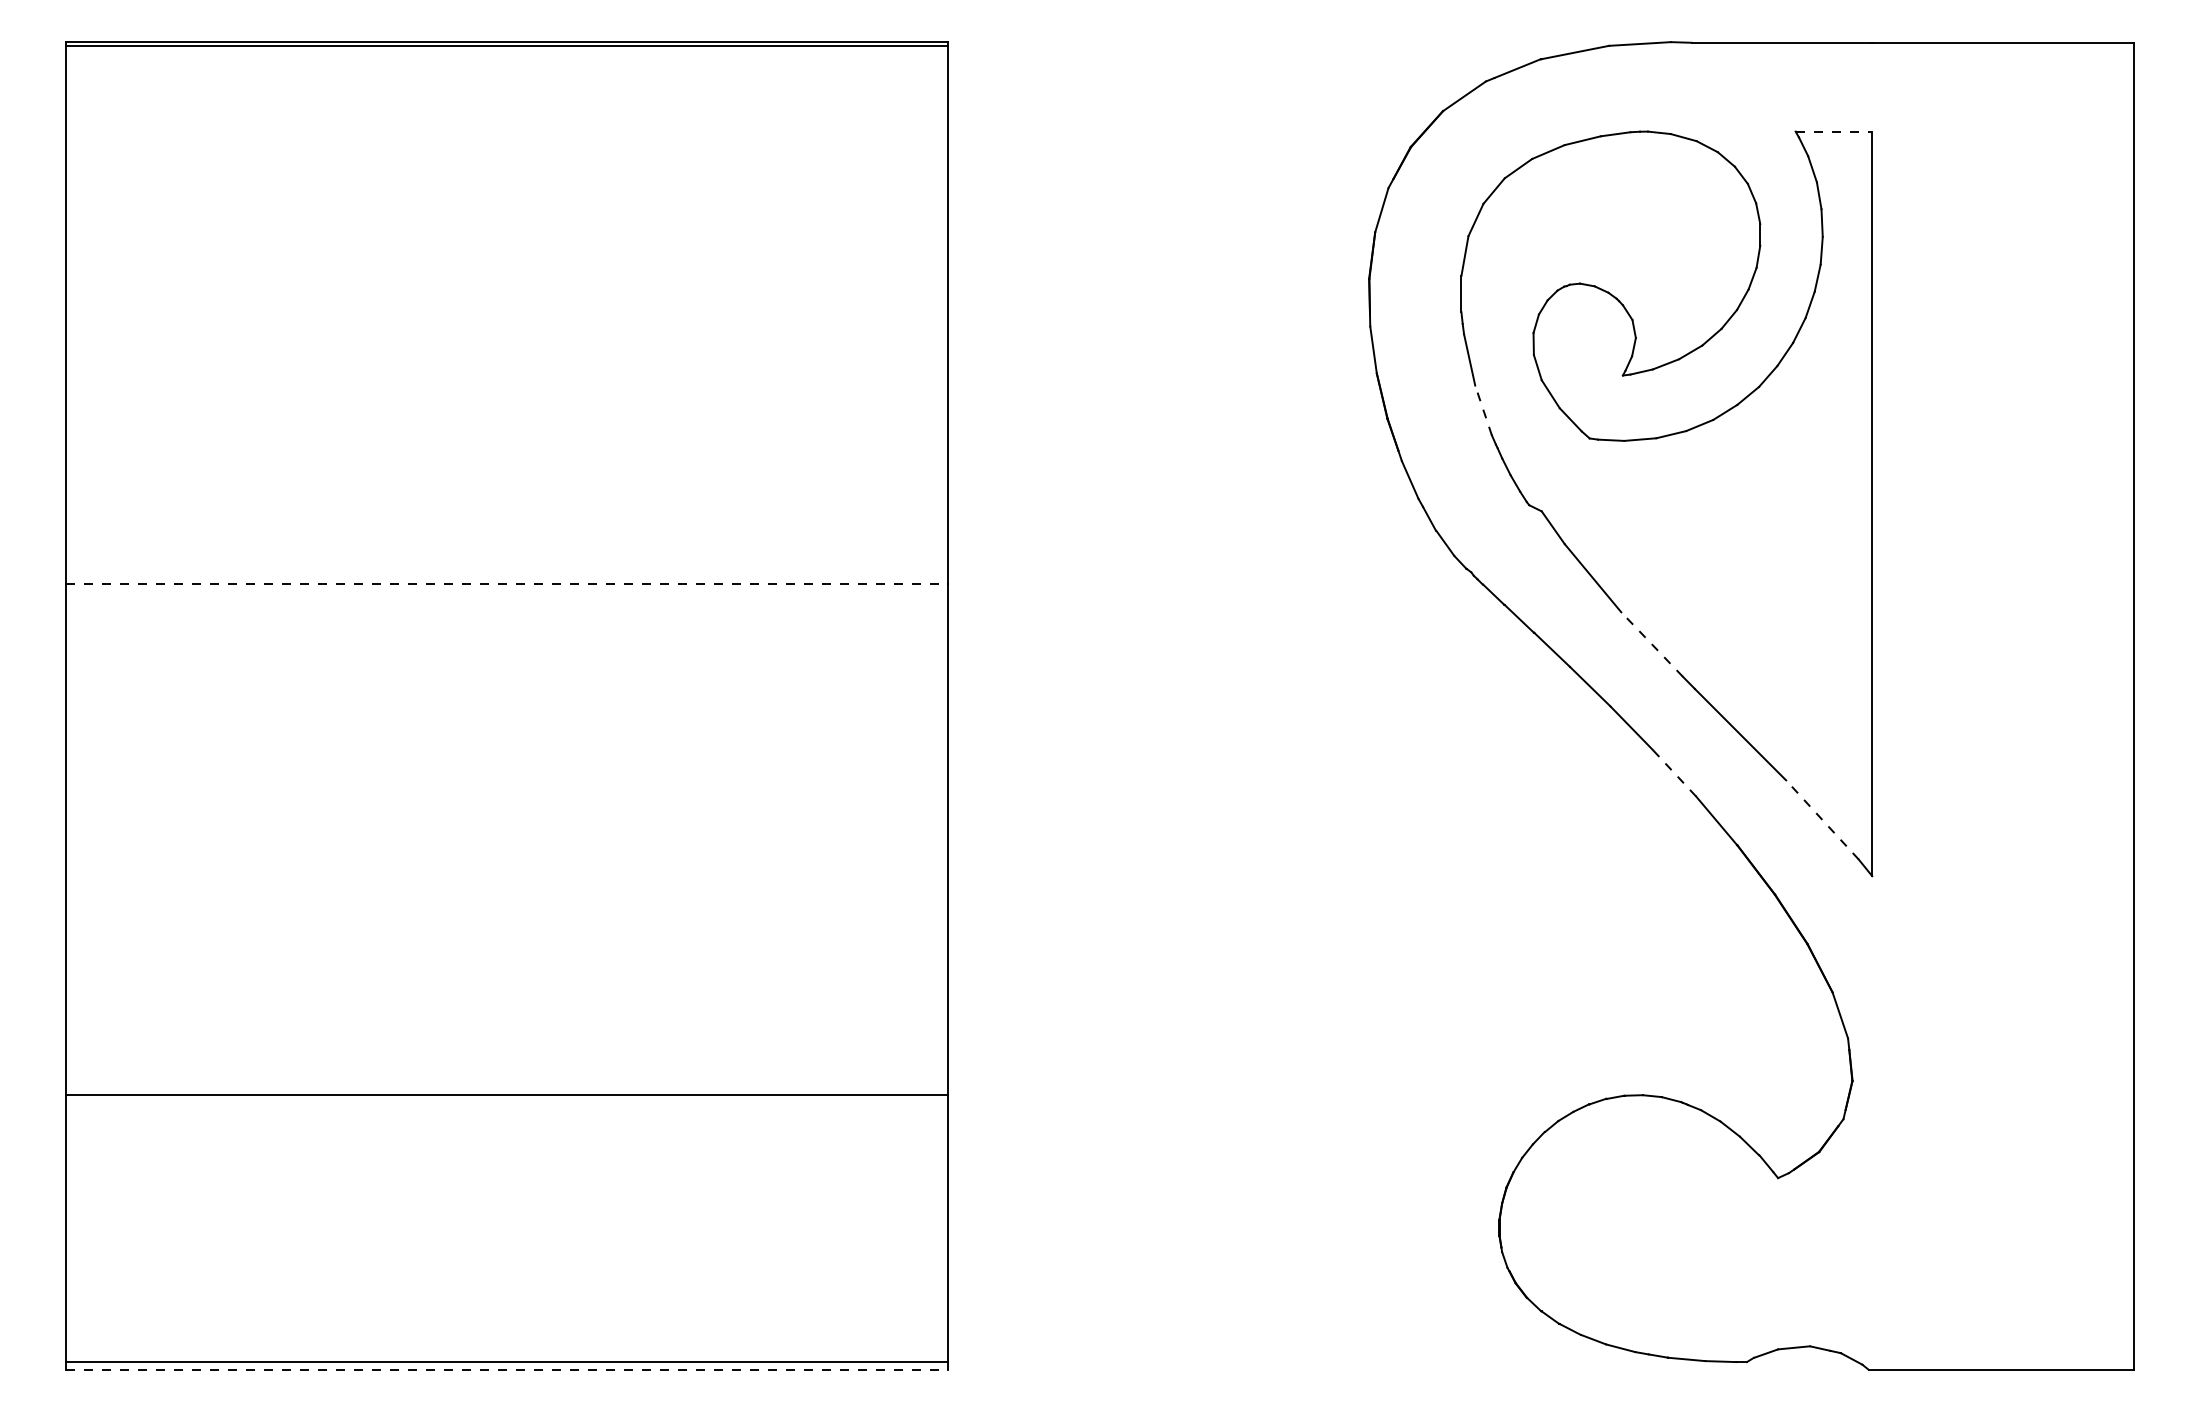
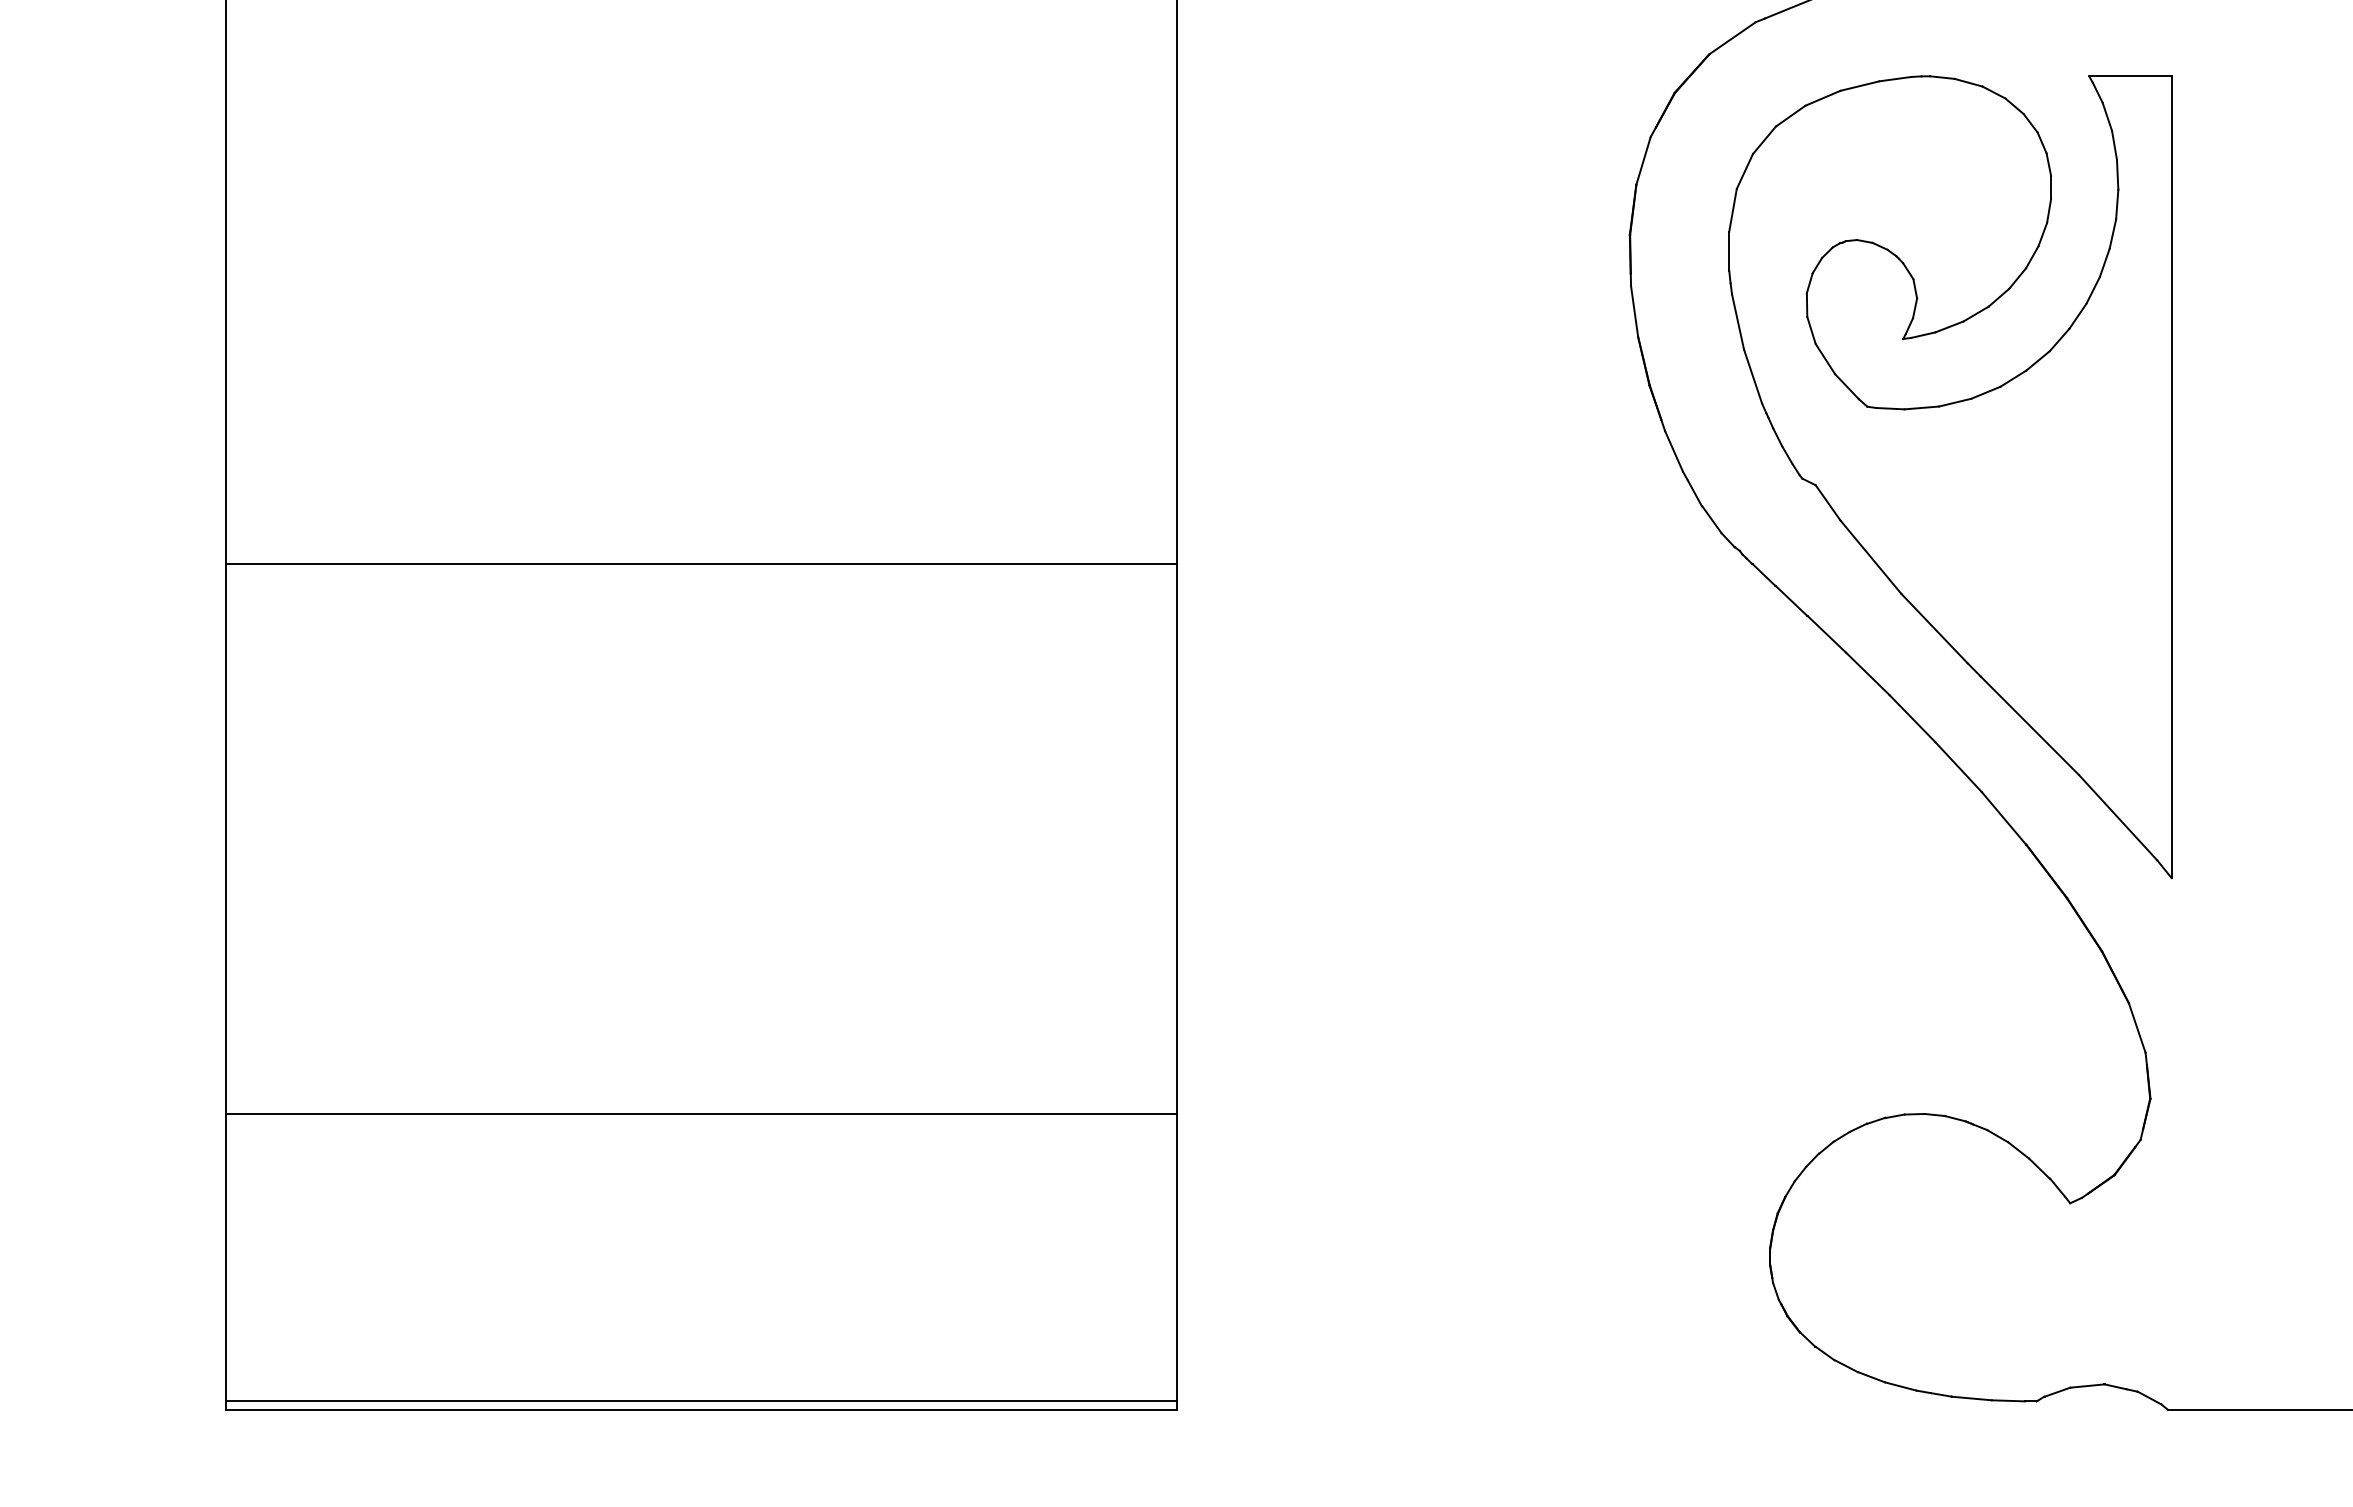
line: (1834, 131) -> (2130, 76), dashed -> solid
line: (1483, 409) -> (1752, 375), dashed -> solid
line: (507, 584) -> (701, 563), dashed -> solid
line: (1652, 644) -> (1934, 628), dashed -> solid
line: (1674, 773) -> (1958, 767), dashed -> solid
line: (1822, 819) -> (2118, 817), dashed -> solid
line: (507, 1369) -> (701, 1409), dashed -> solid

